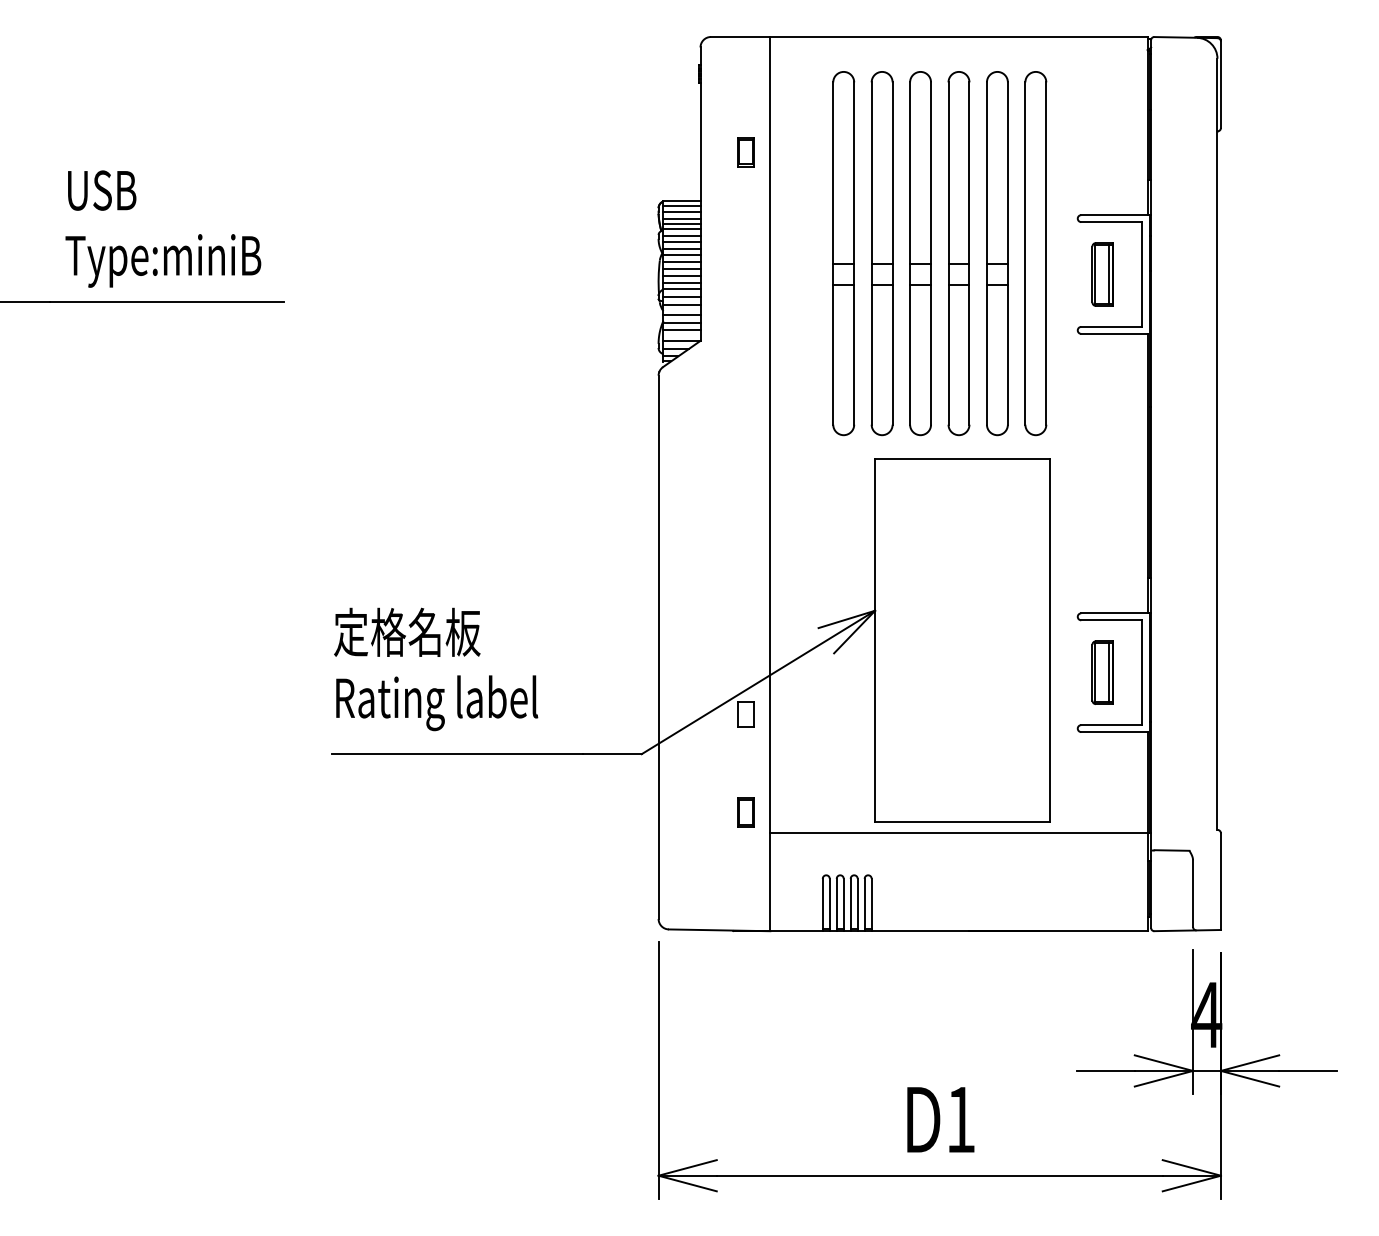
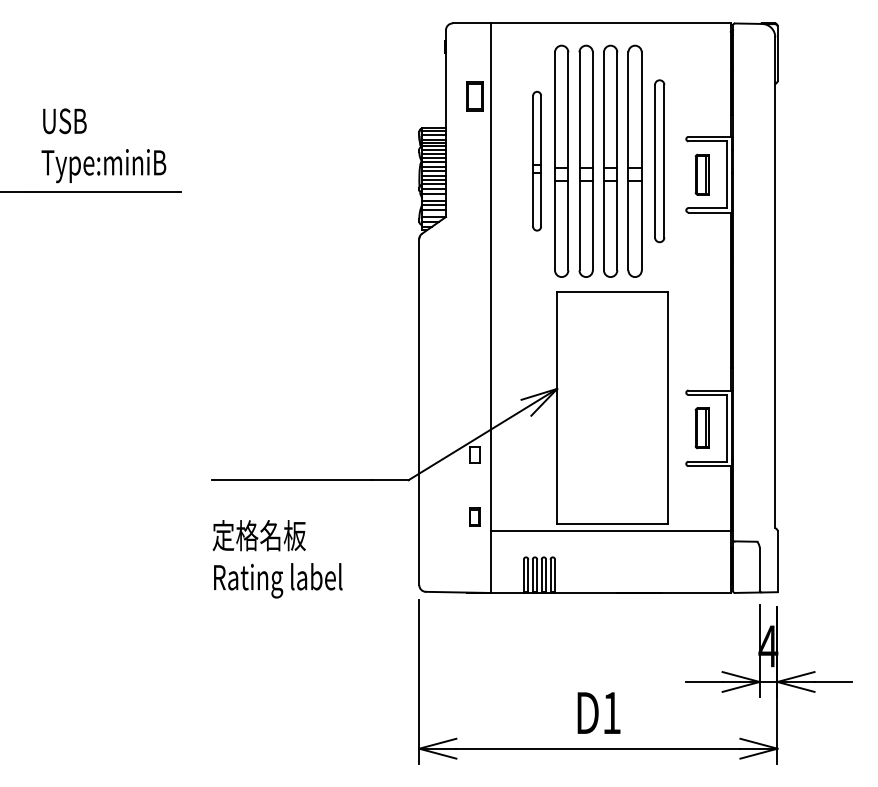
part: (745, 151) -> (474, 96), size x1.6
part: (842, 252) -> (536, 160), size x0.6
part: (1035, 252) -> (659, 160), size x0.7
text: (435, 669) -> (277, 559), moved

